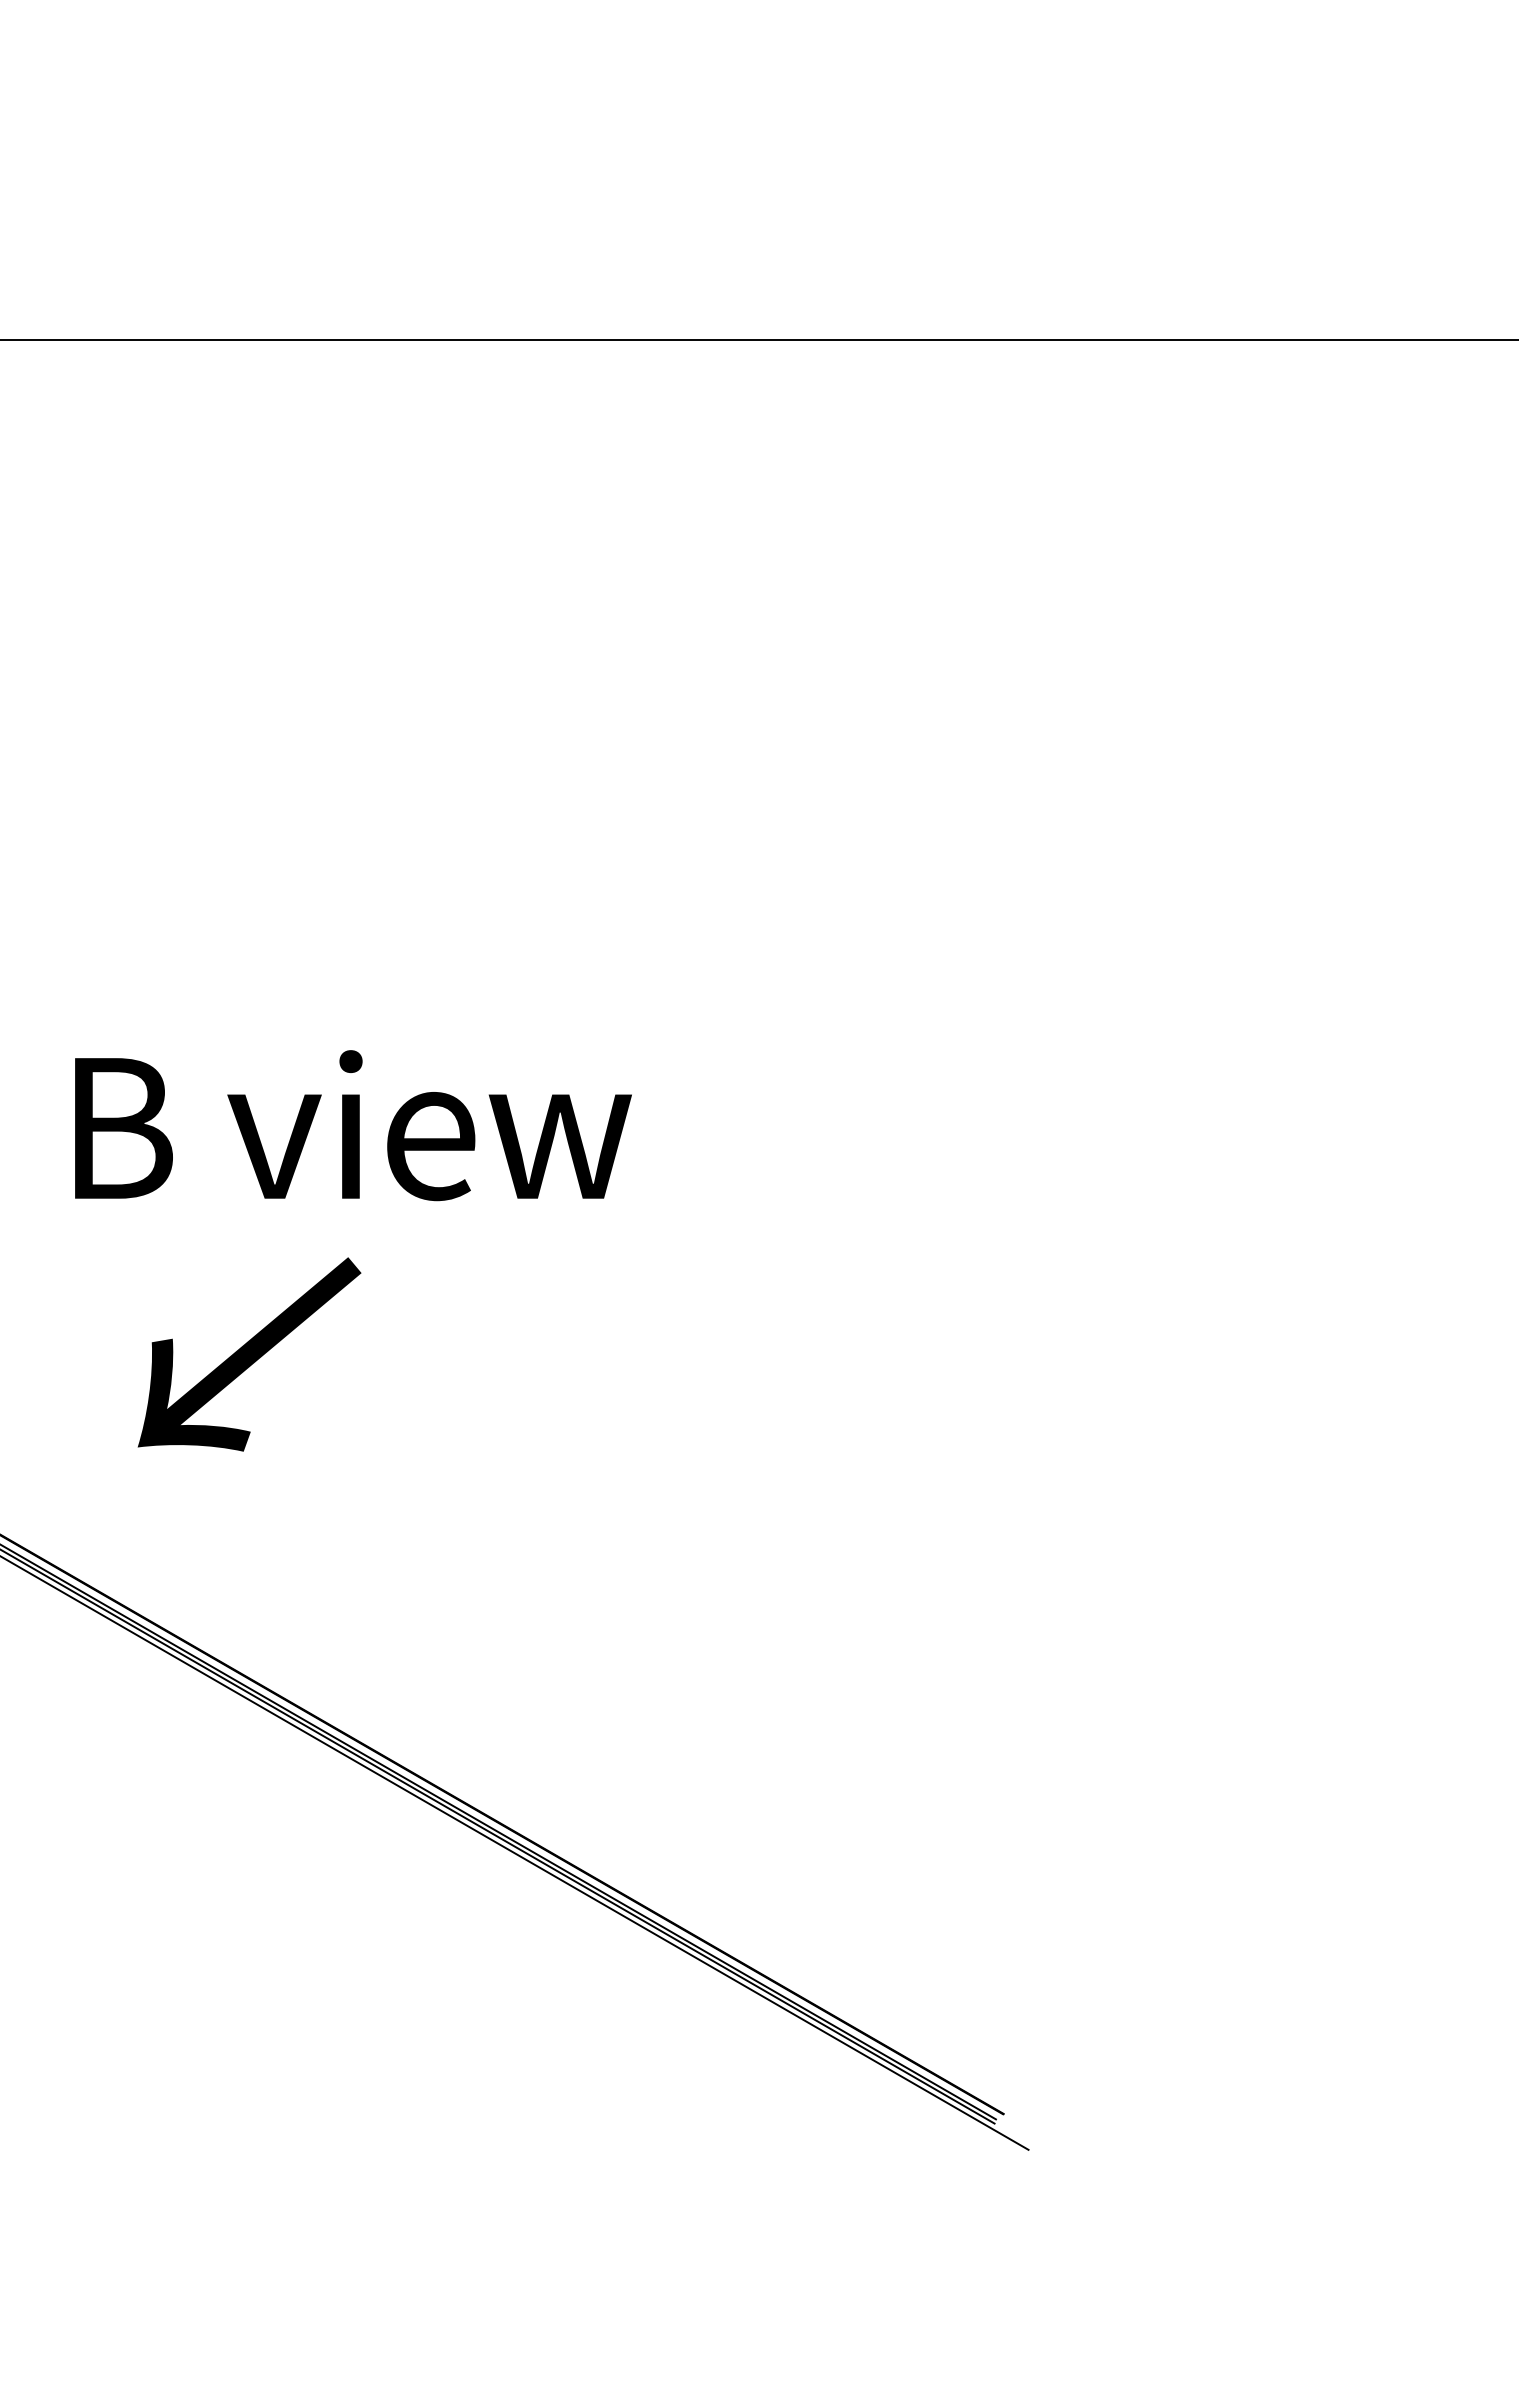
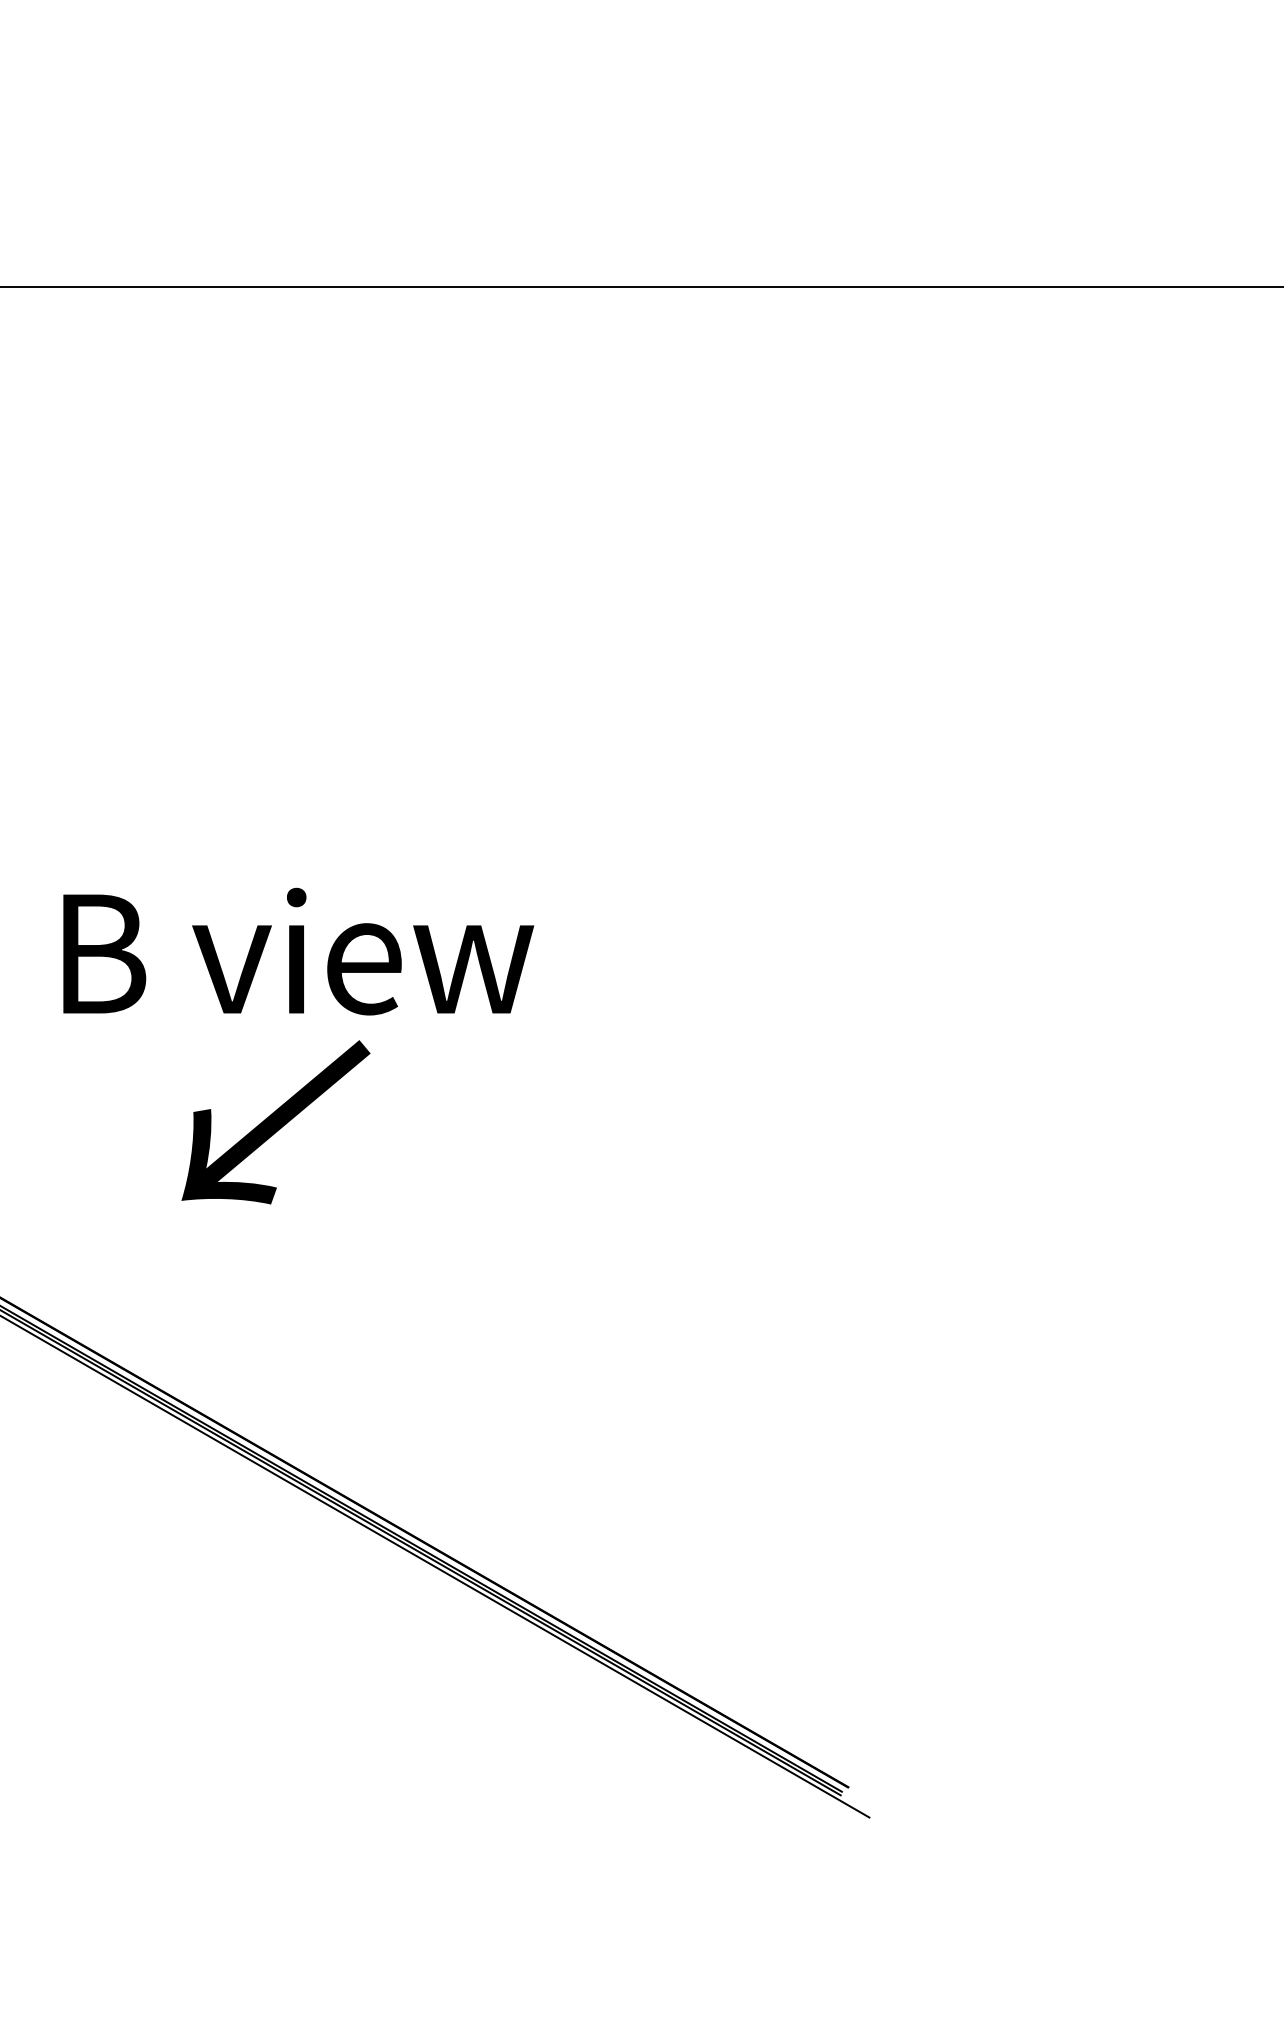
text: (249, 1354) -> (275, 1122), moved

